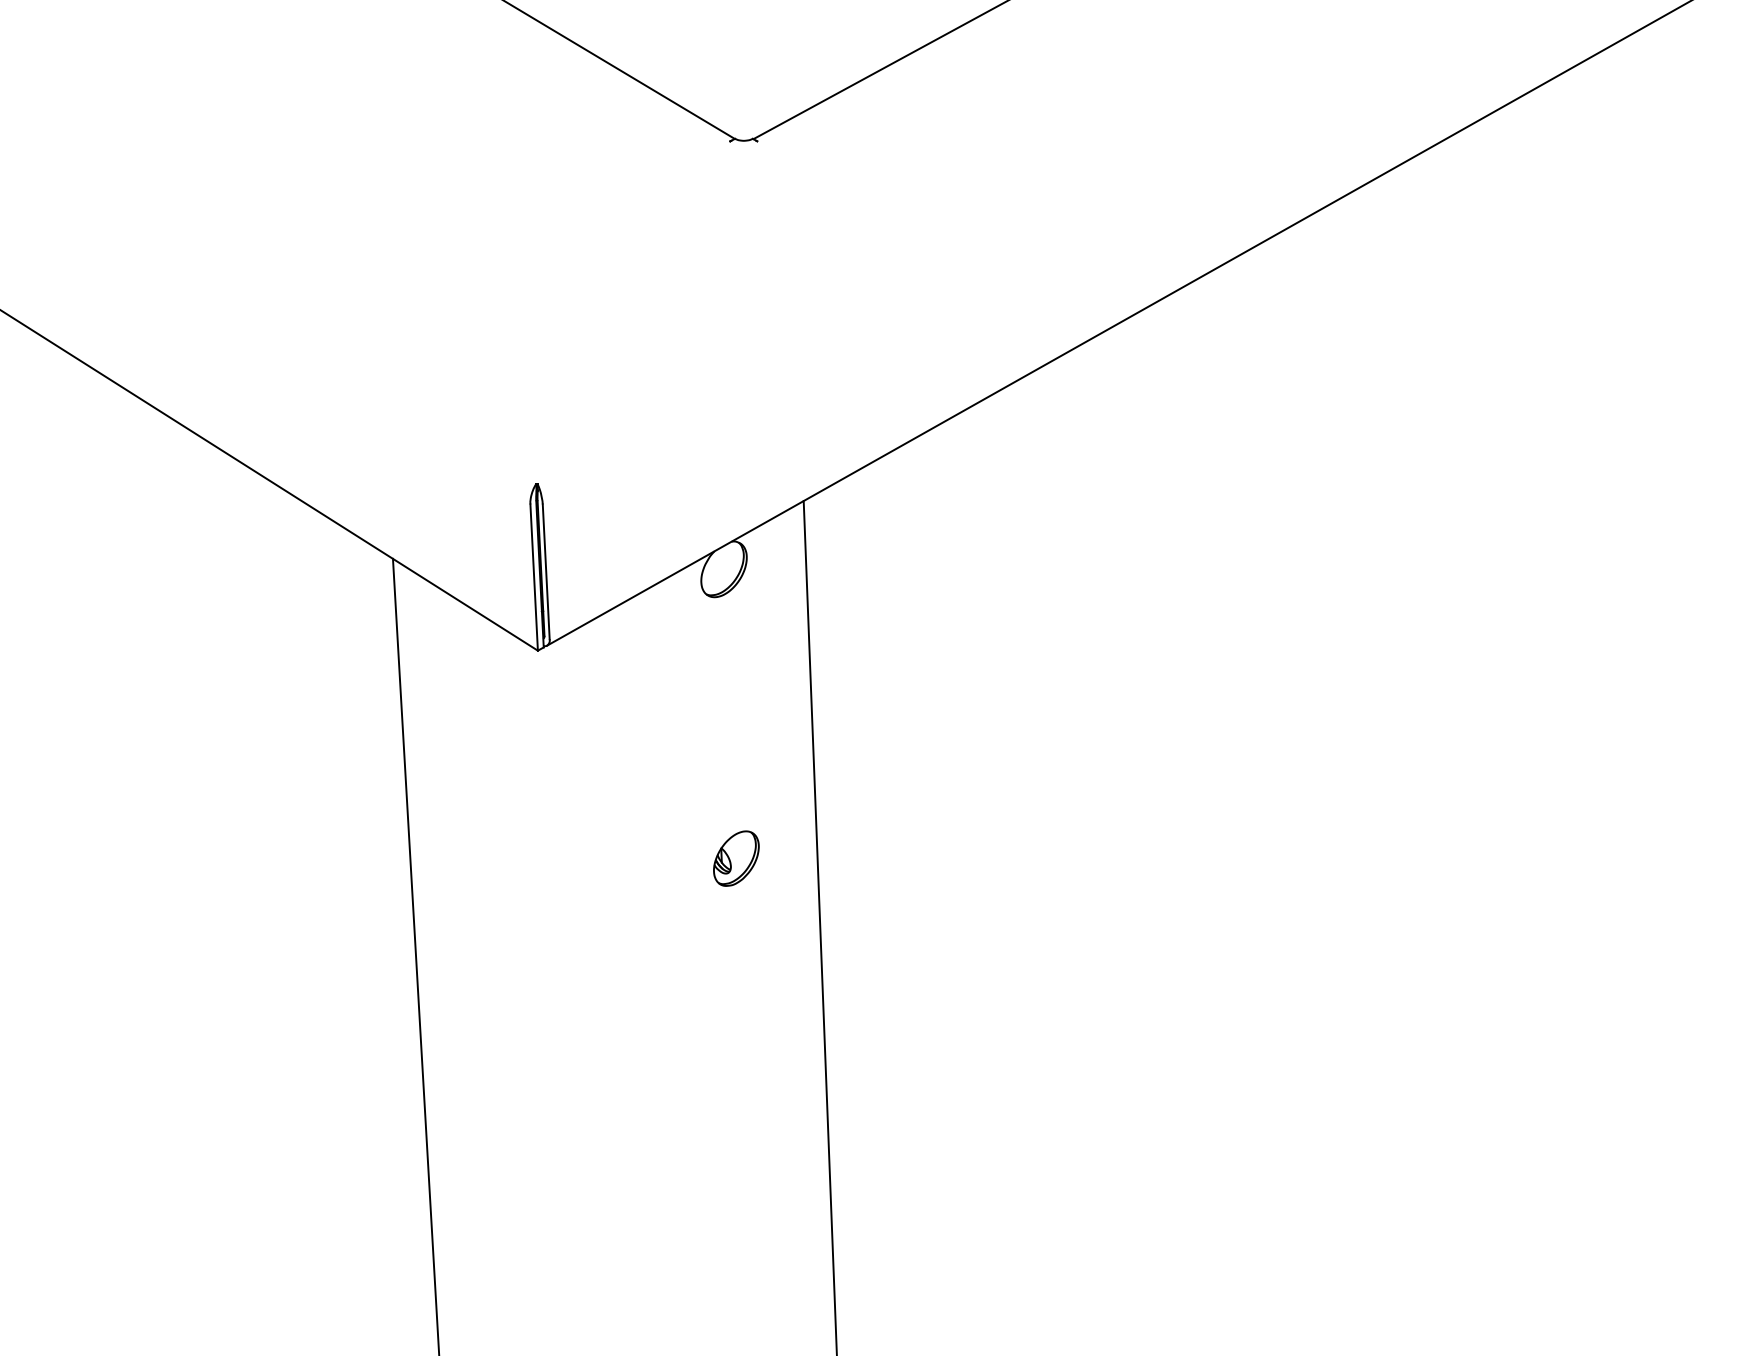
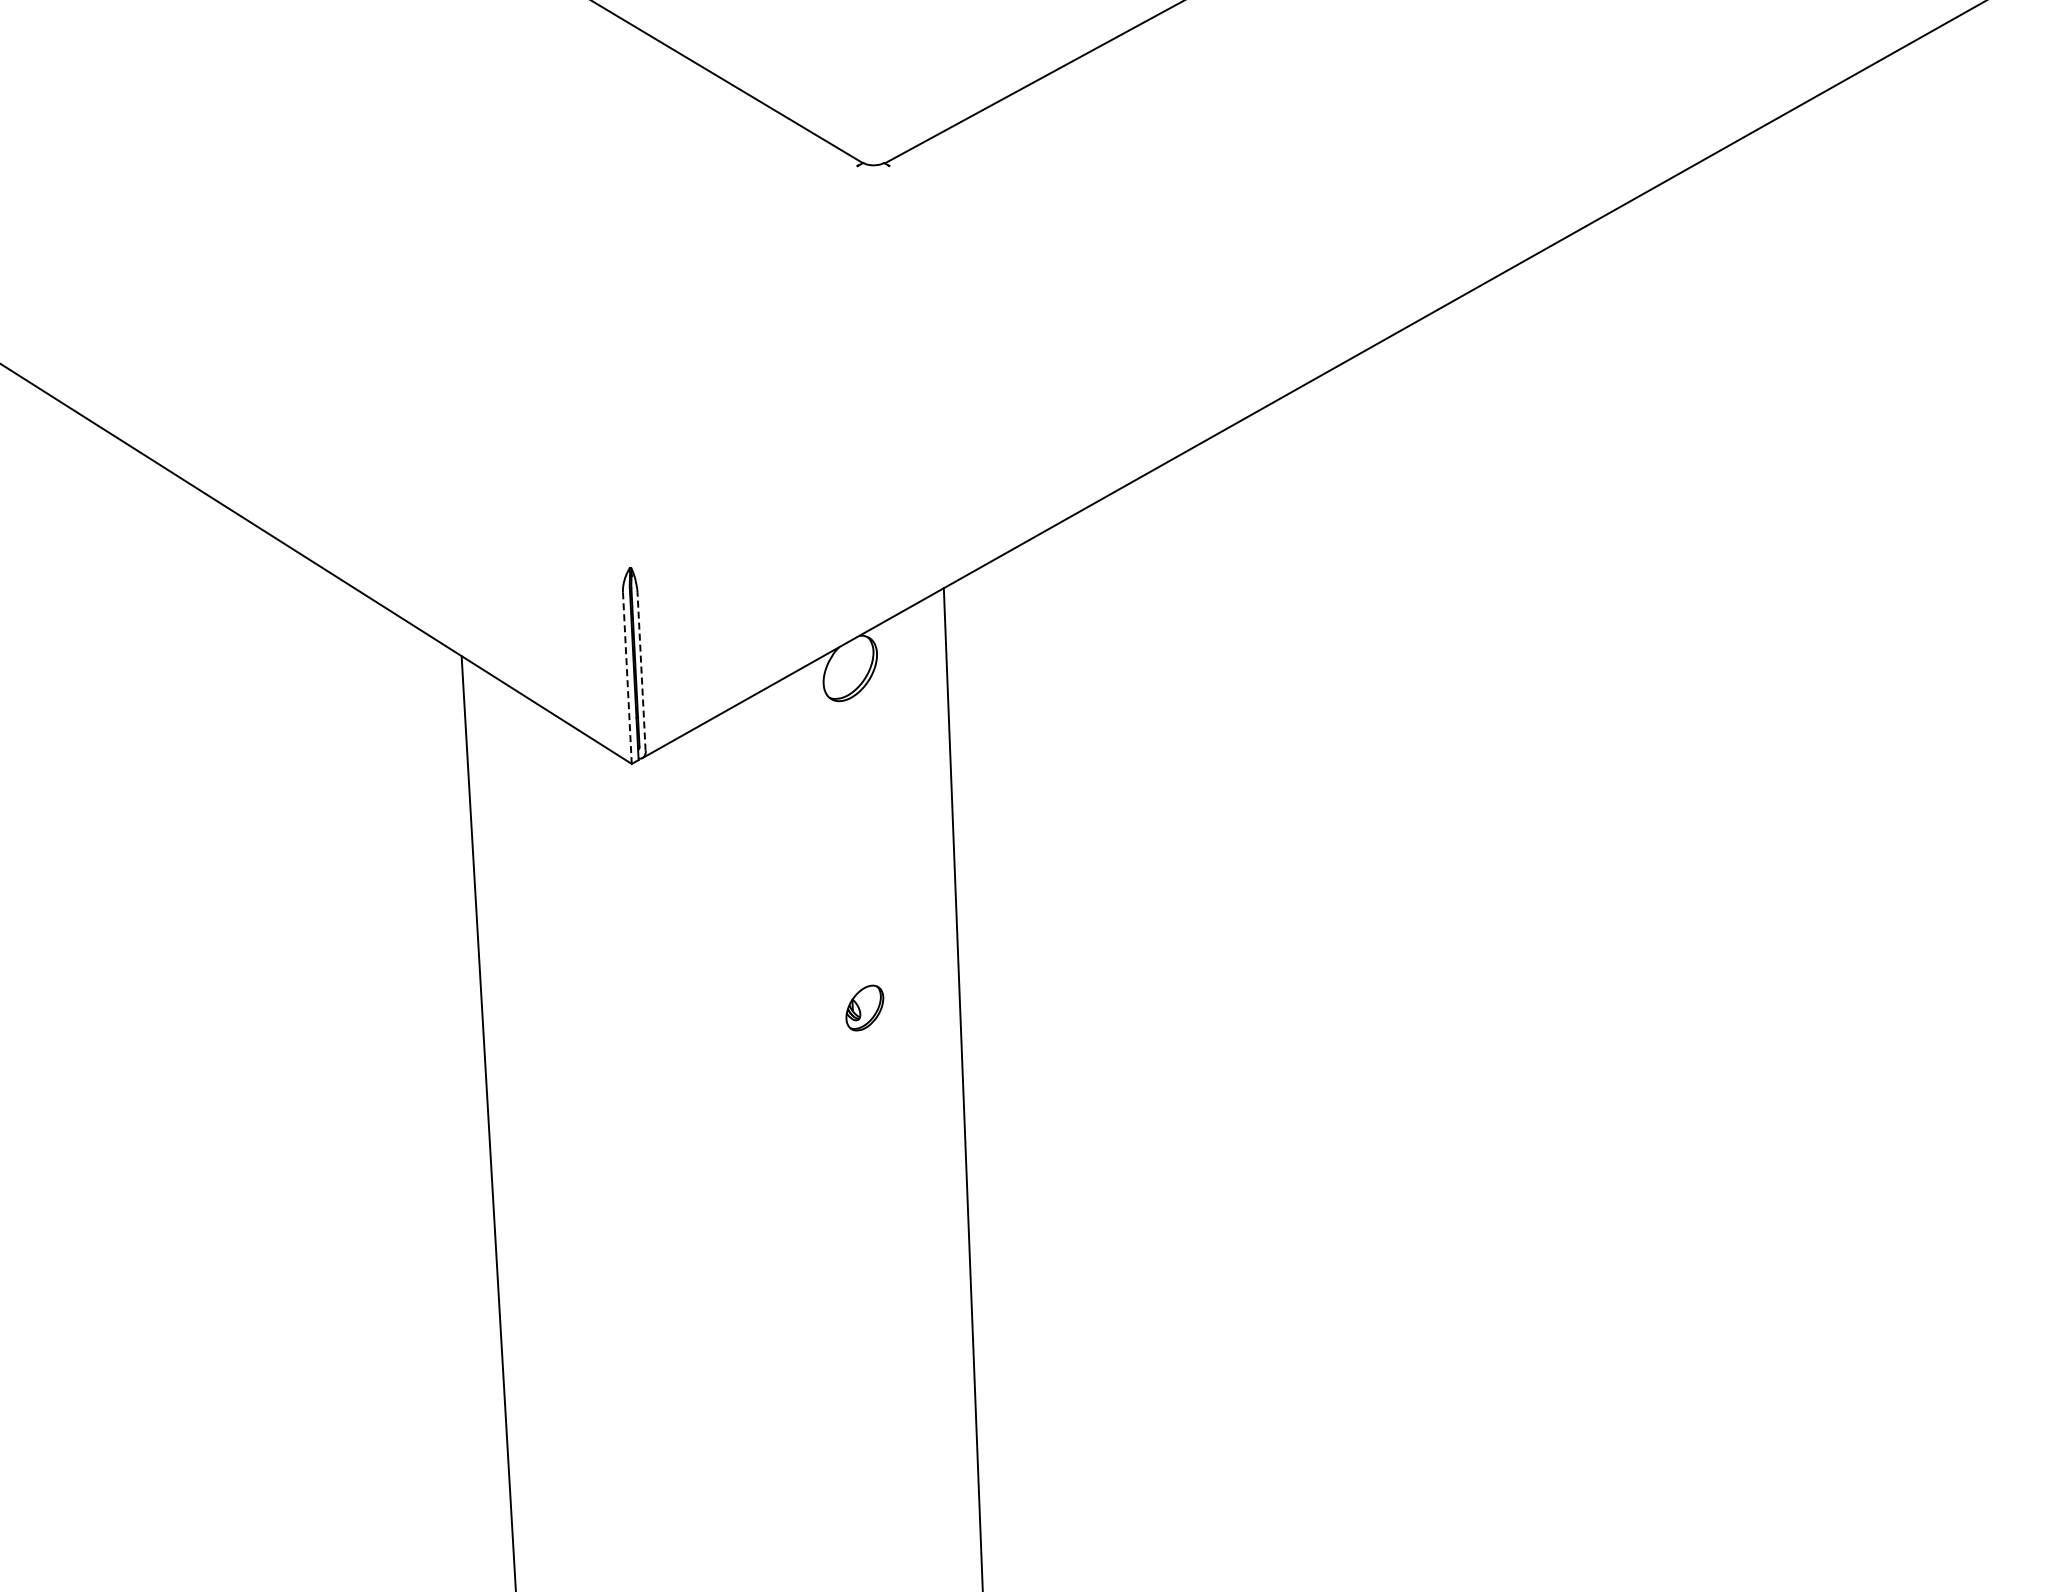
line: (546, 571) -> (641, 670), solid -> dashed
line: (534, 577) -> (627, 678), solid -> dashed
part: (736, 858) -> (864, 1007), size x0.7

